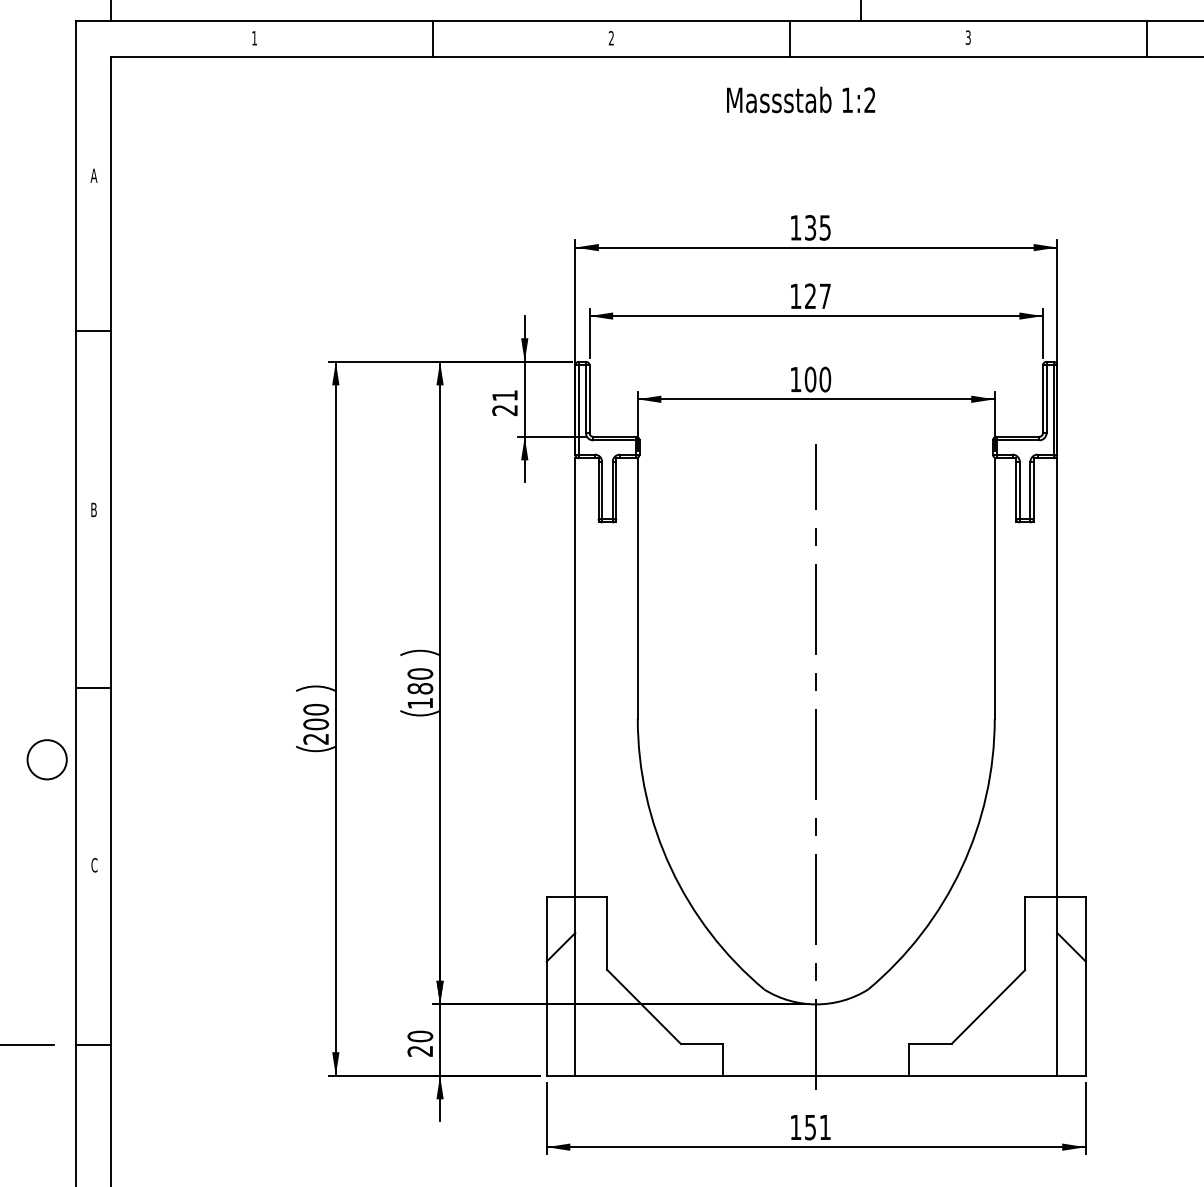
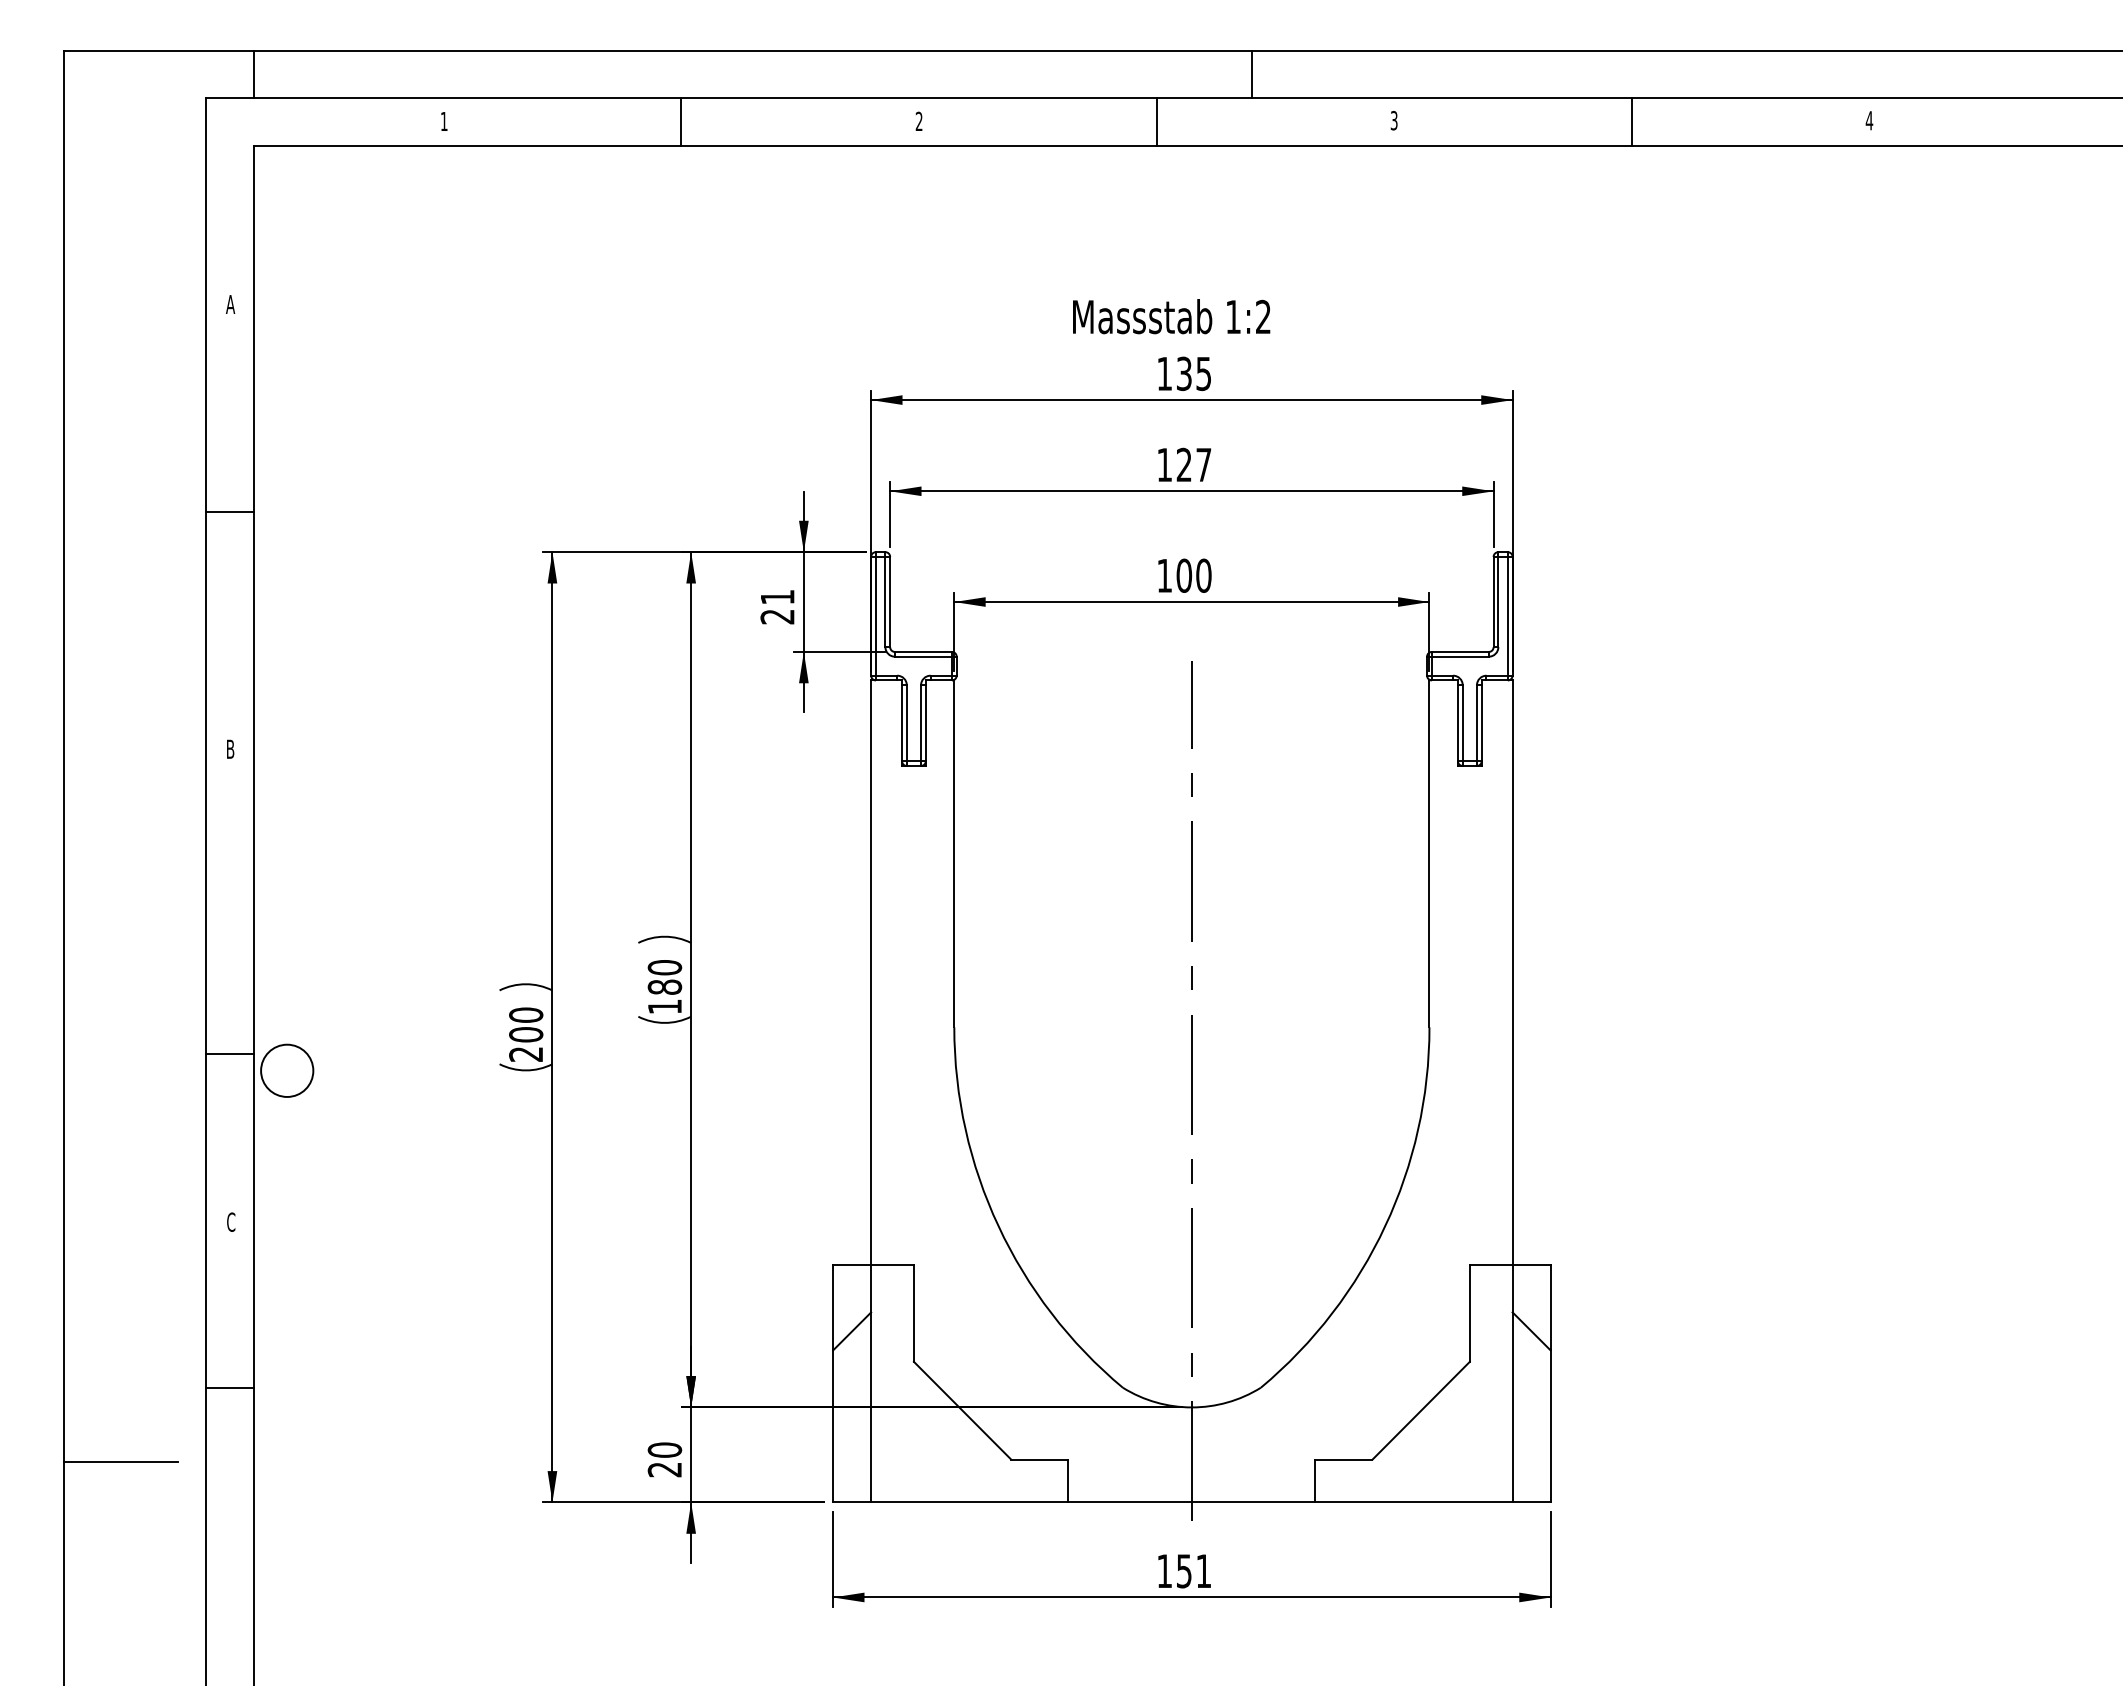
text: (800, 99) -> (1171, 316), moved
line: (93, 688) -> (229, 1053), moved
circle: (47, 759) -> (287, 1070), moved
line: (93, 1045) -> (229, 1387), moved

